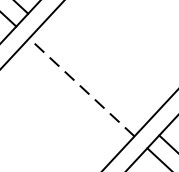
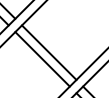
line: (92, 74) -> (48, 52), added
line: (81, 87) -> (42, 59), dashed -> solid

